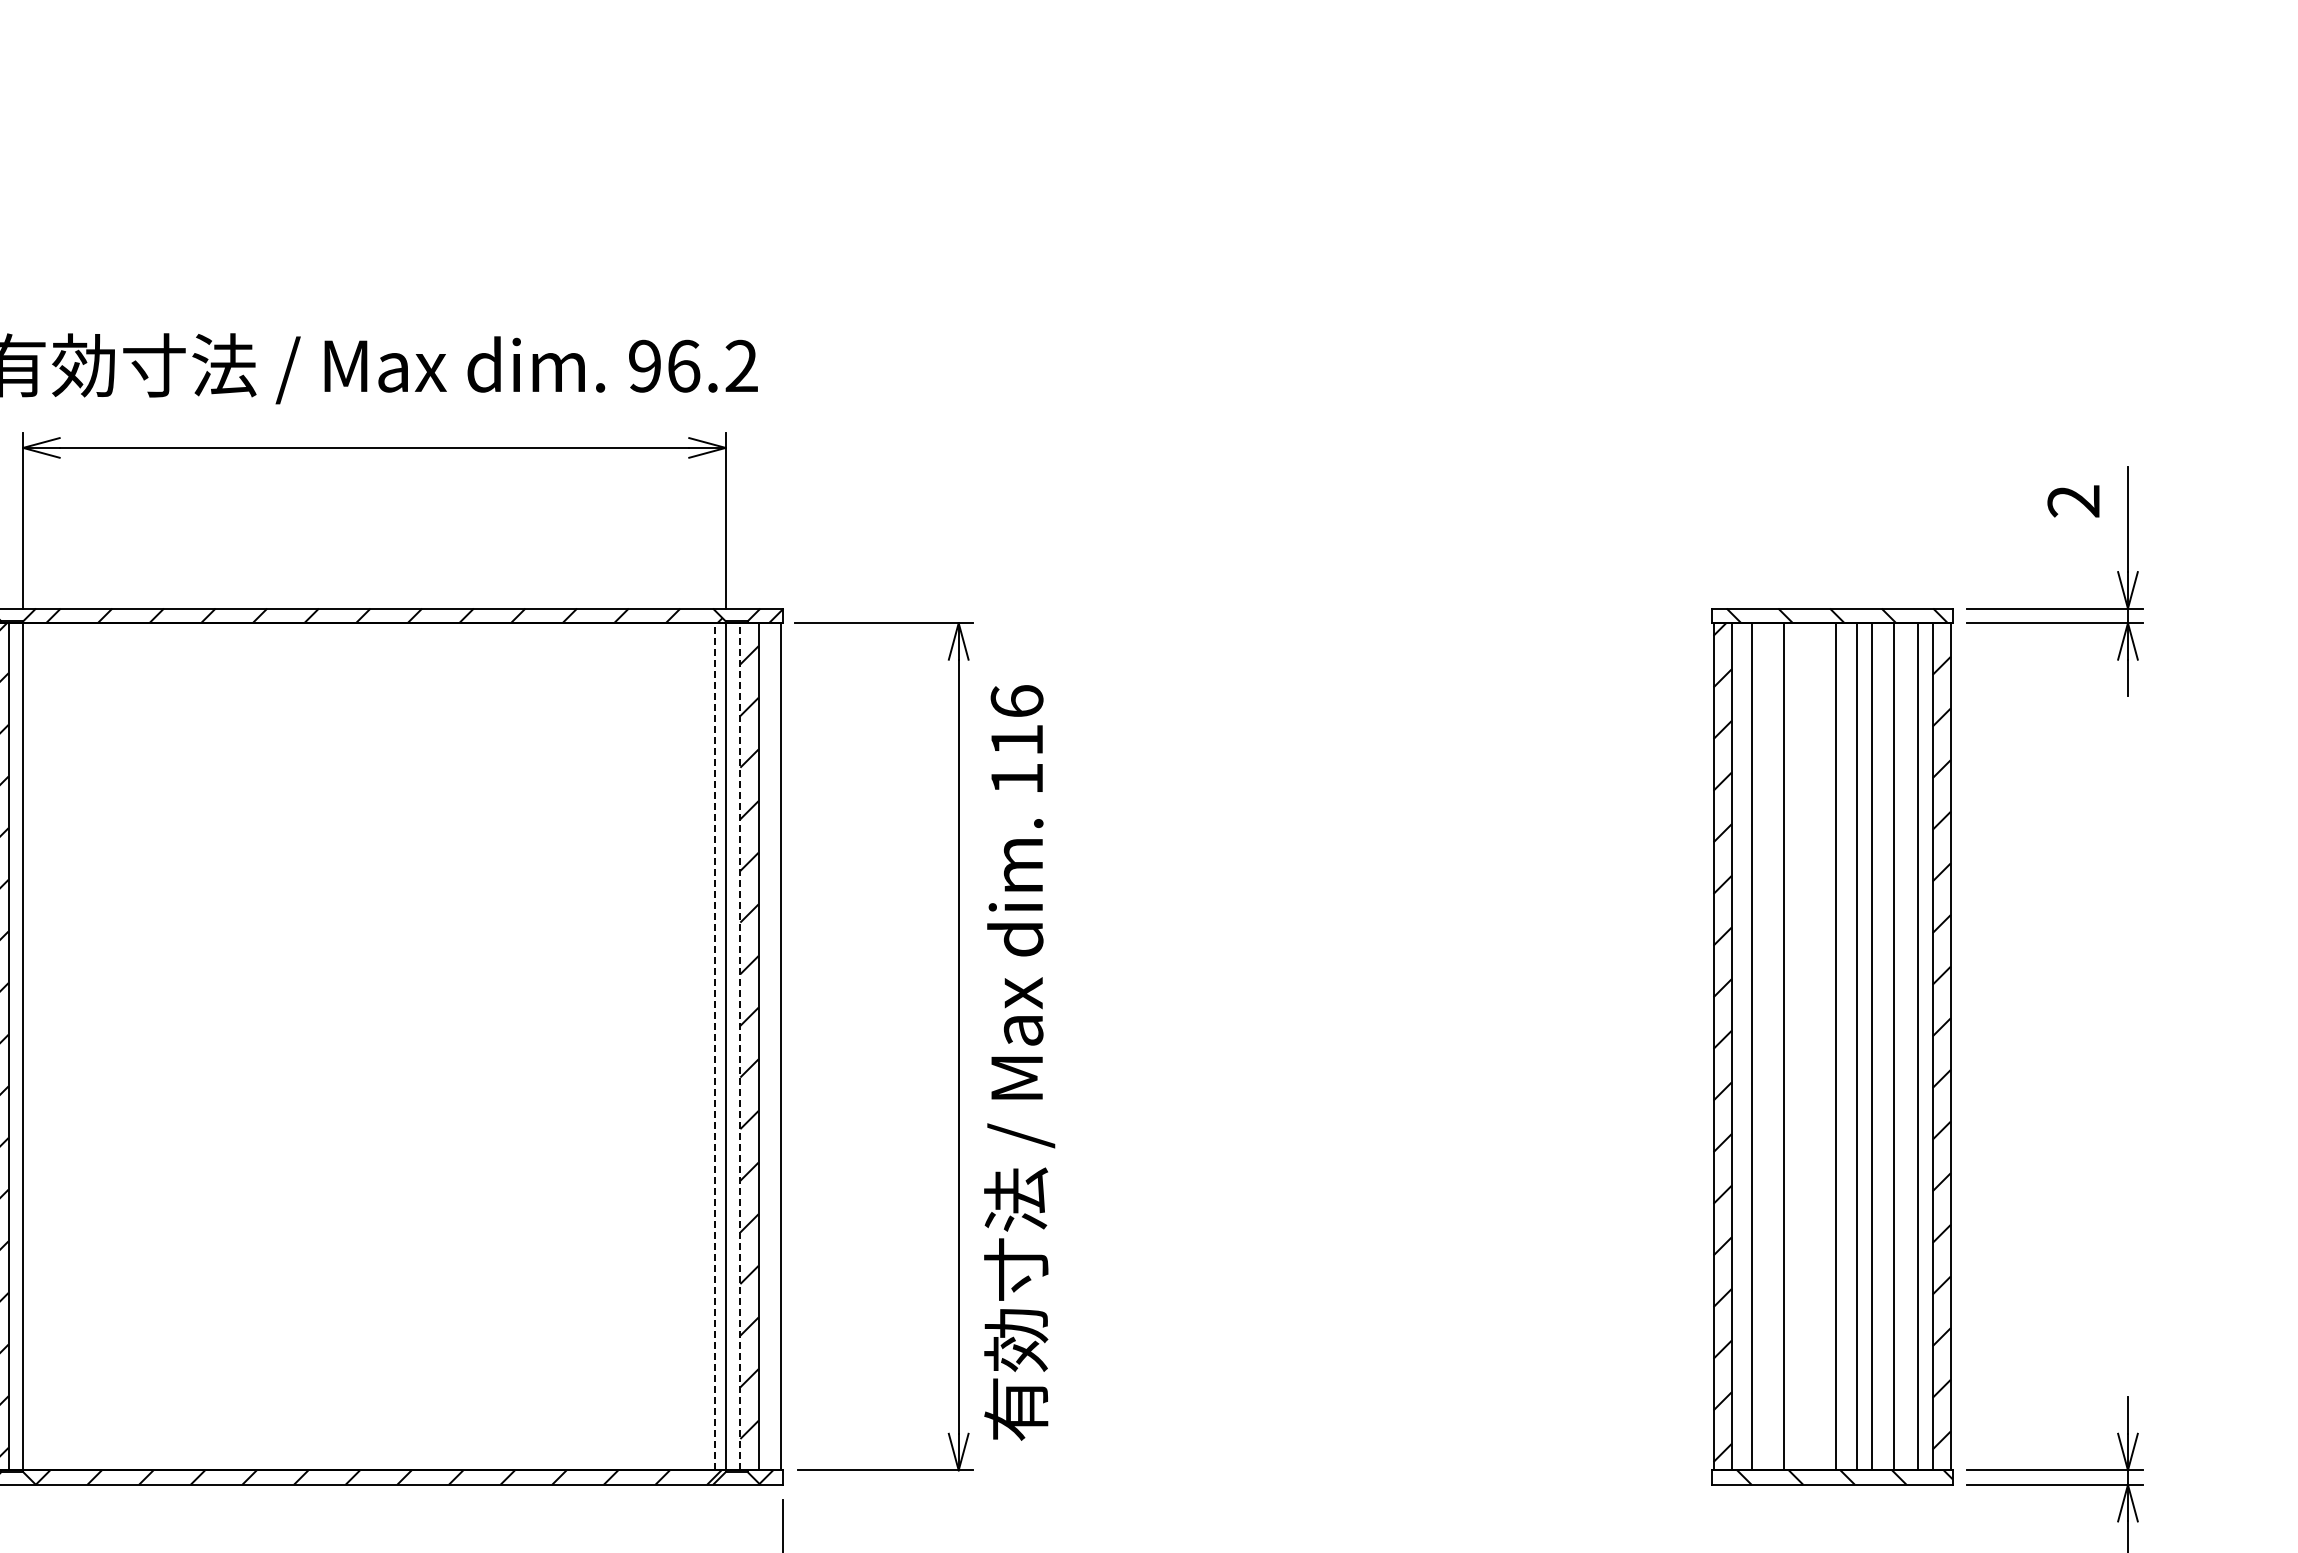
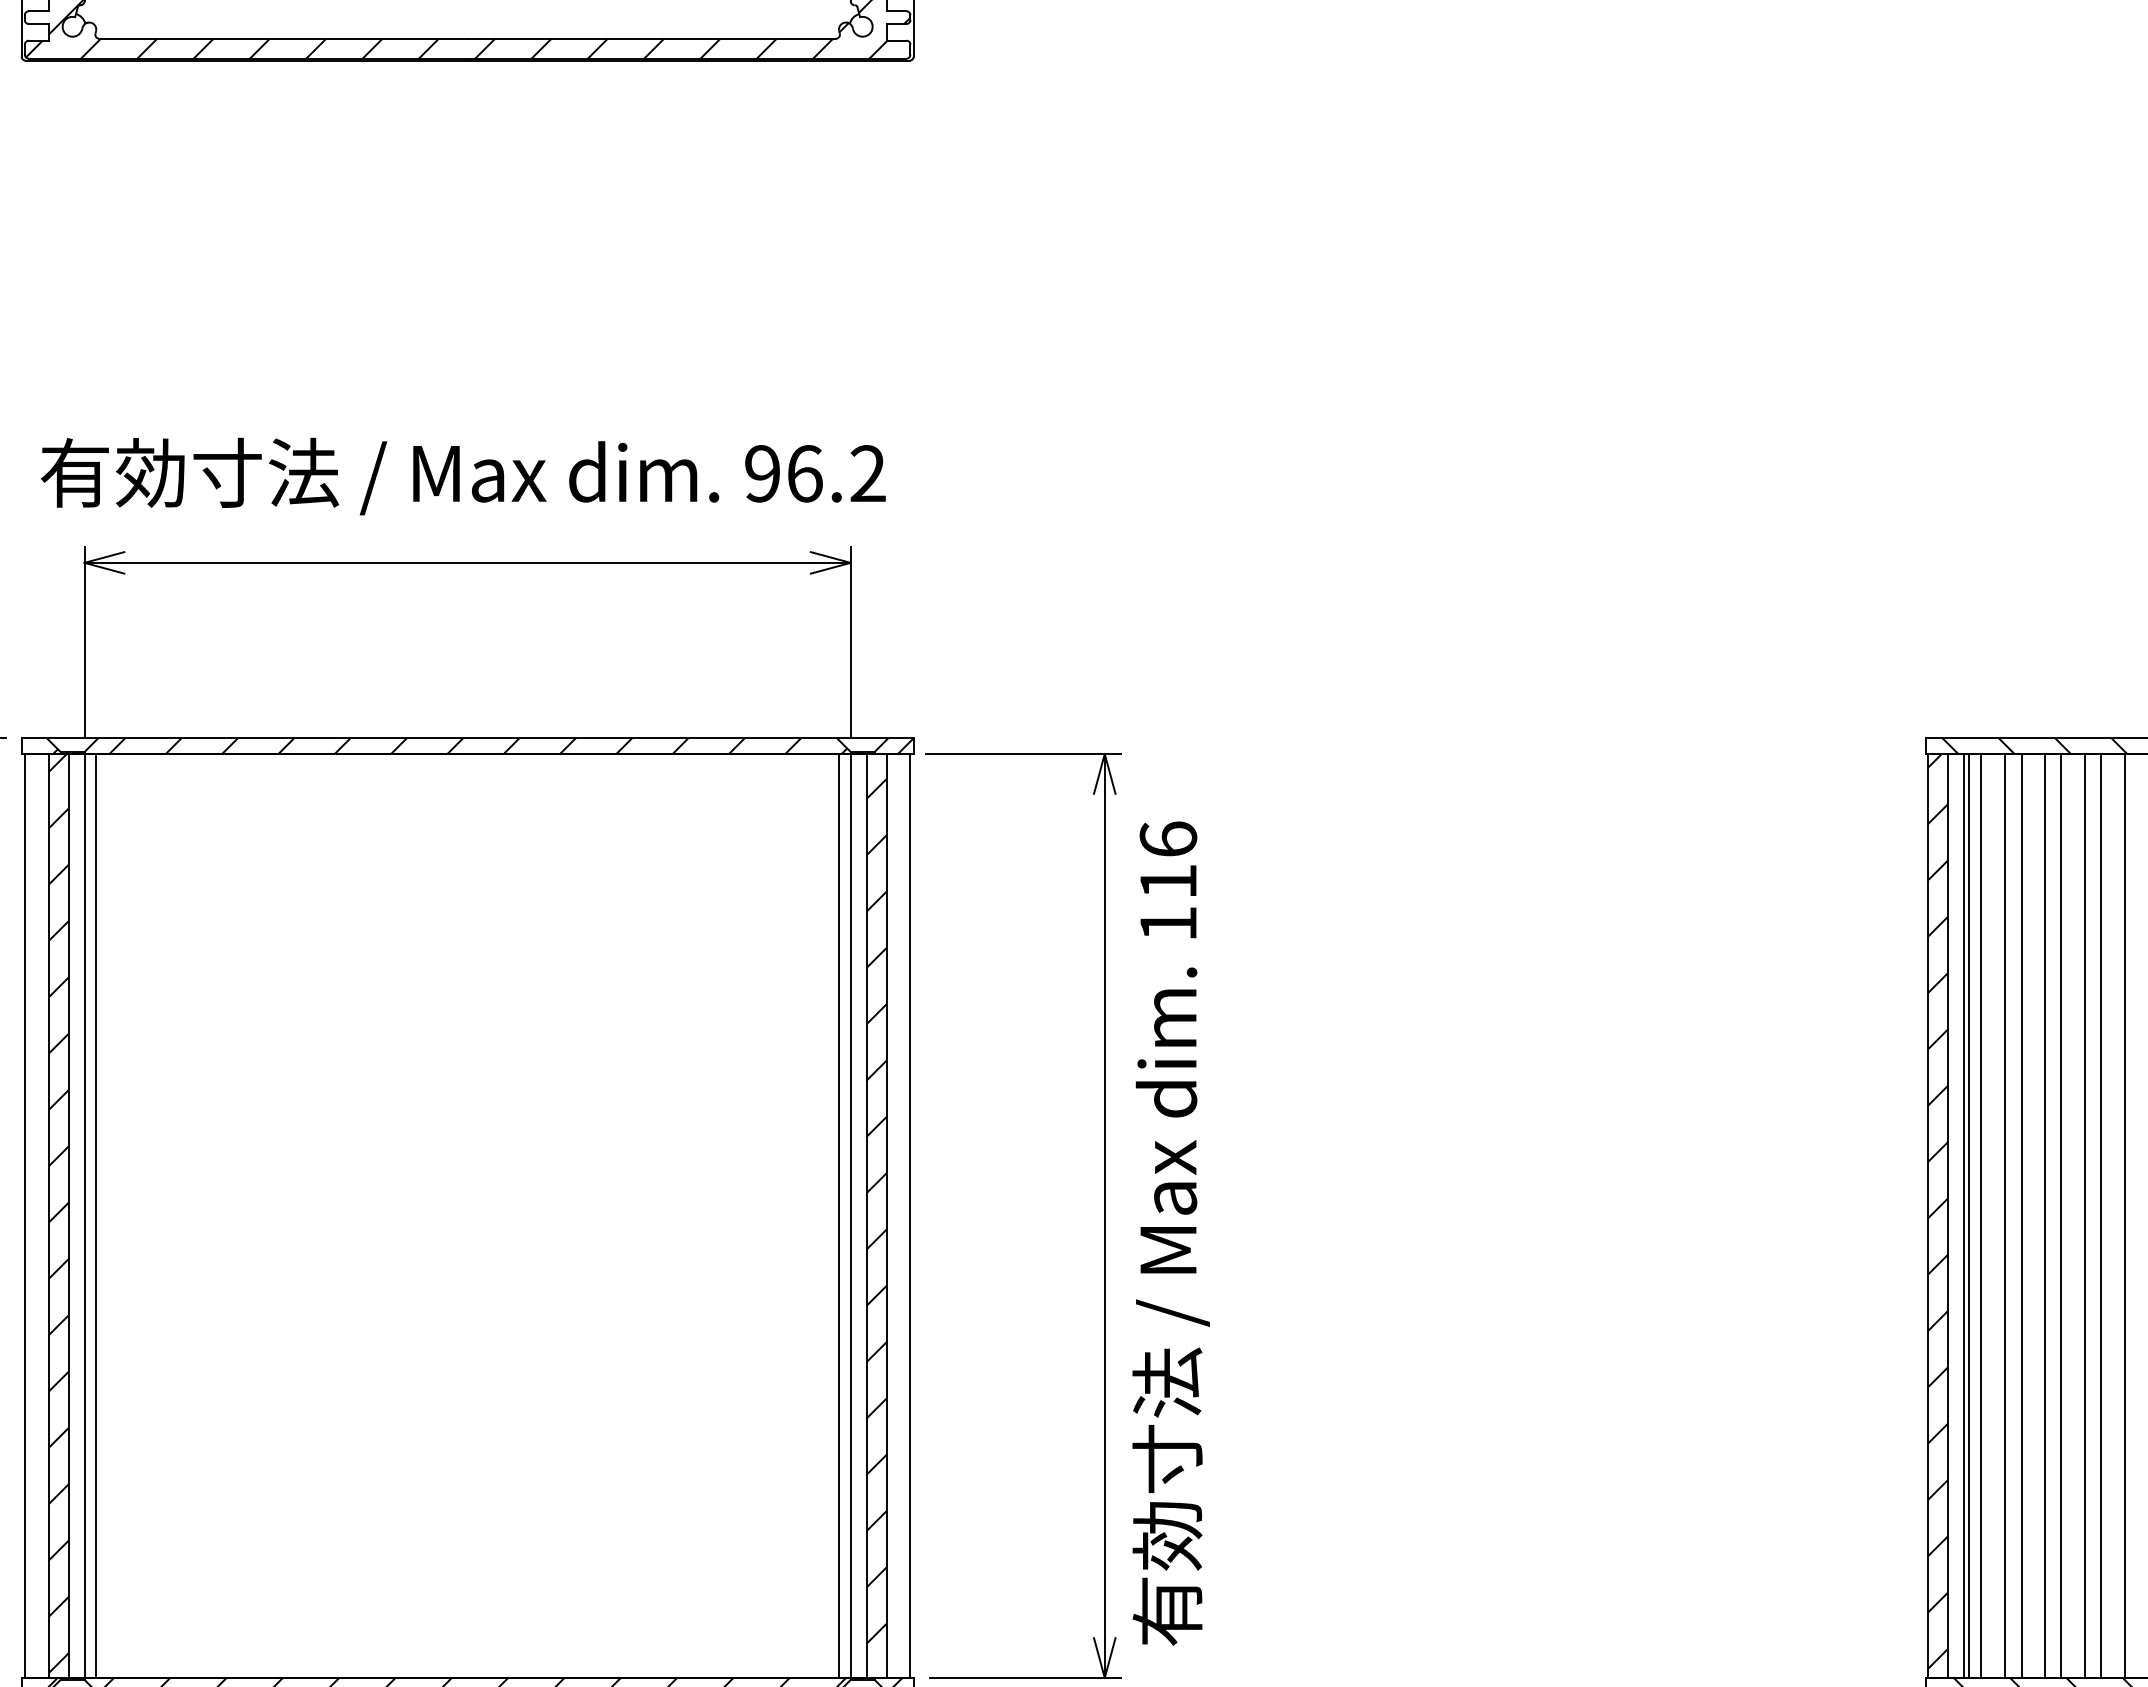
line: (33, 1046) -> (95, 1215), added
line: (715, 1046) -> (839, 1215), dashed -> solid
line: (740, 1046) -> (866, 1215), dashed -> solid
line: (1746, 1046) -> (1963, 1215), added
line: (1762, 1046) -> (1981, 1215), added
line: (1799, 1046) -> (2021, 1215), added
line: (1820, 1046) -> (2044, 1215), added

